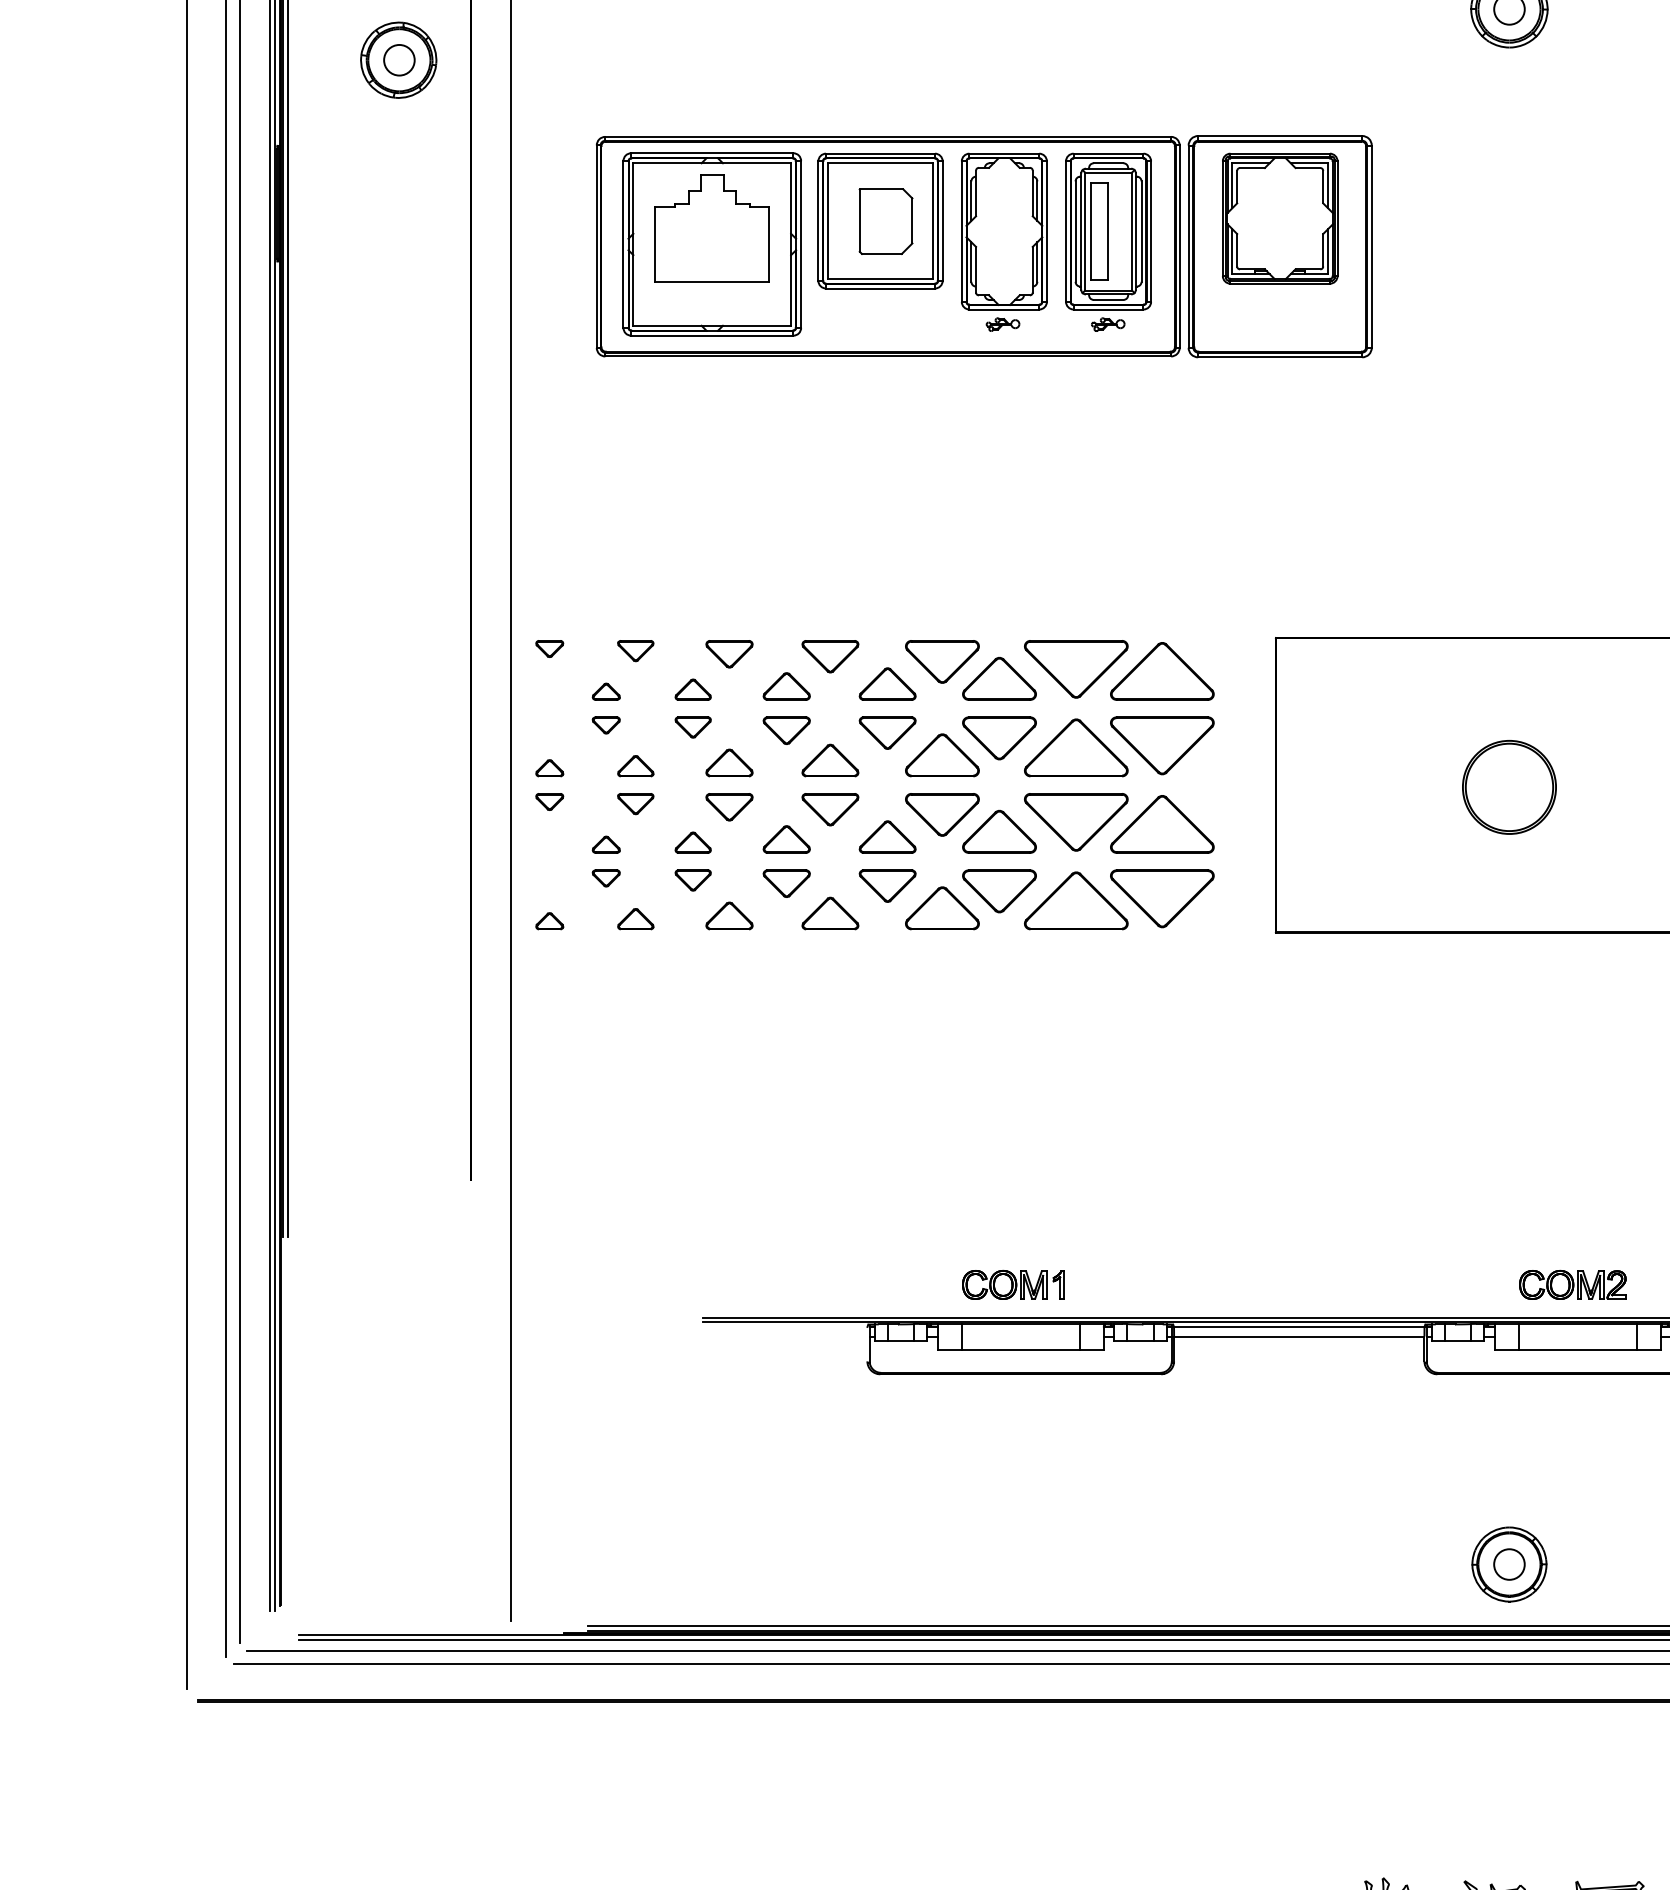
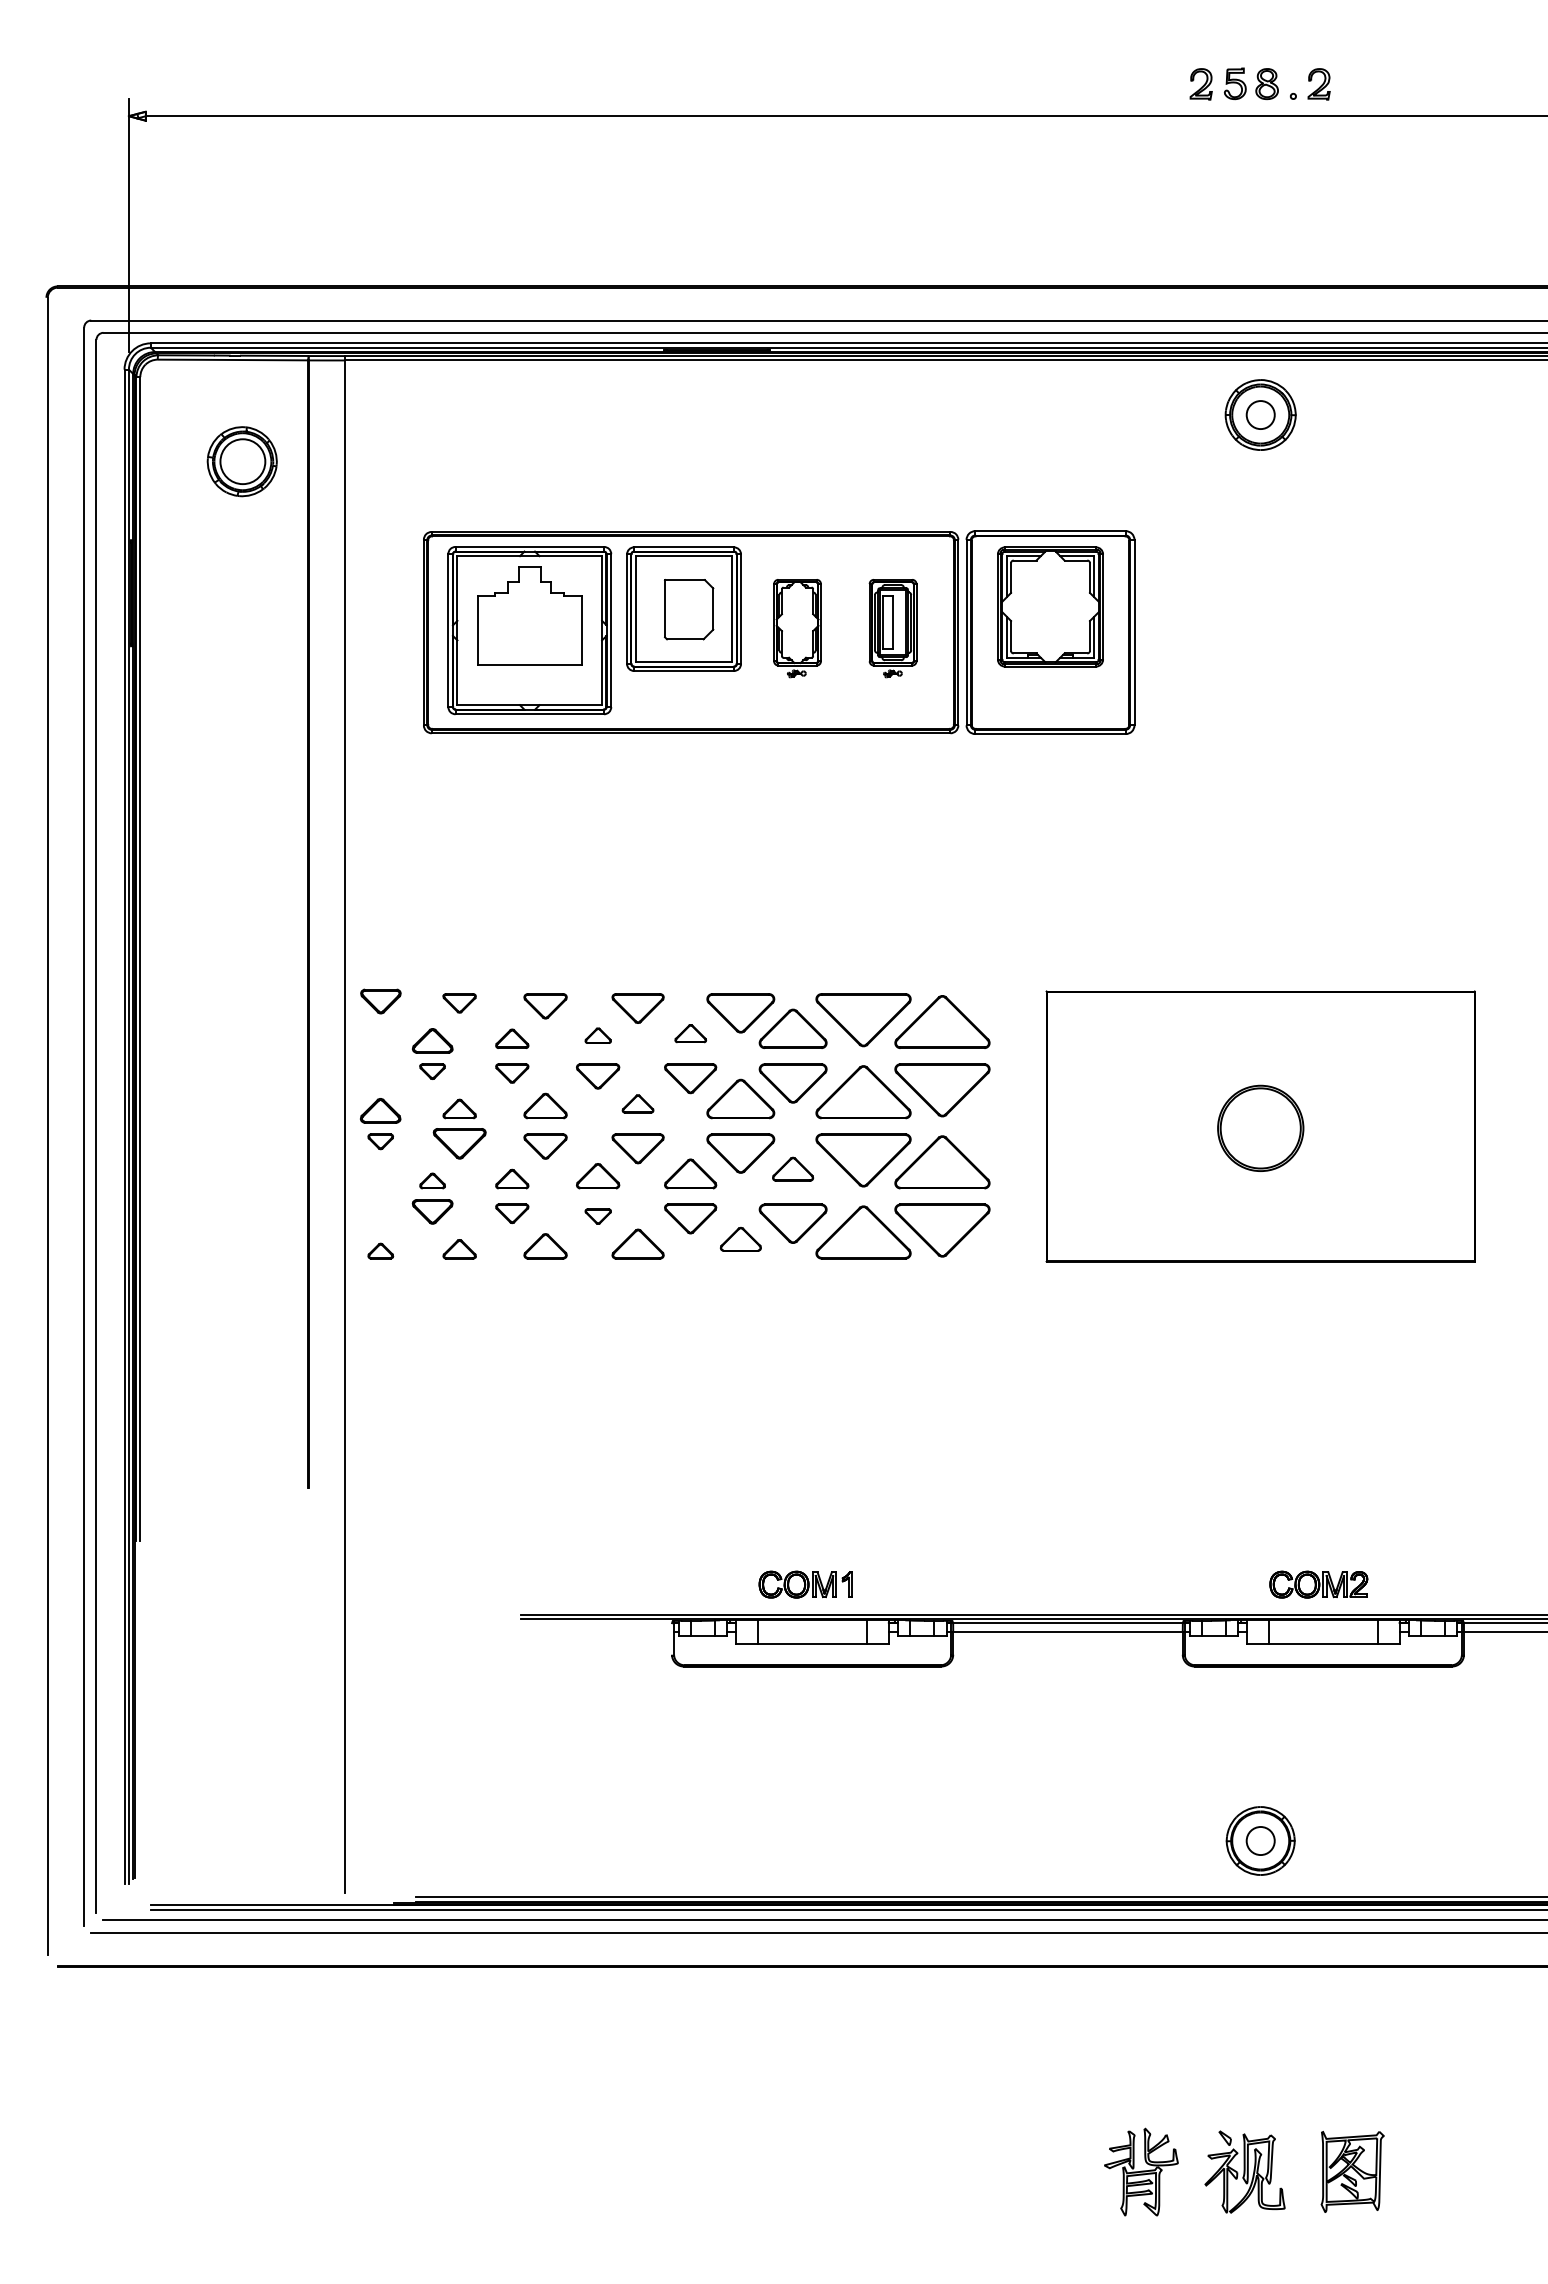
circle: (398, 60) -> (242, 461), size x1.6
part: (1004, 242) -> (797, 628), size x0.6
part: (1107, 242) -> (892, 628), size x0.6
part: (549, 648) -> (380, 1001), size x1.6
part: (887, 683) -> (690, 1033), size x0.6
part: (787, 686) -> (598, 1035), size x0.6
part: (606, 691) -> (432, 1040), size x1.6
part: (829, 760) -> (637, 1103), size x0.6
part: (549, 767) -> (380, 1110), size x1.6
part: (635, 803) -> (459, 1143), size x1.6
part: (998, 832) -> (792, 1169), size x0.6
part: (606, 877) -> (432, 1211), size x1.6
part: (787, 883) -> (598, 1216), size x0.6
part: (942, 908) -> (740, 1239), size x0.6

